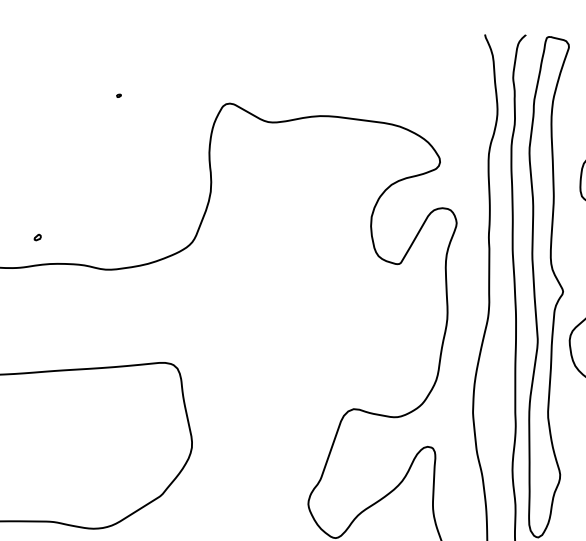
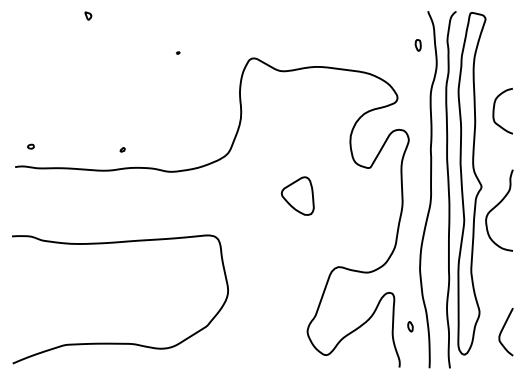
part: (469, 84) -> (417, 45), added
part: (293, 304) -> (297, 195), added
part: (459, 496) -> (410, 326), added

